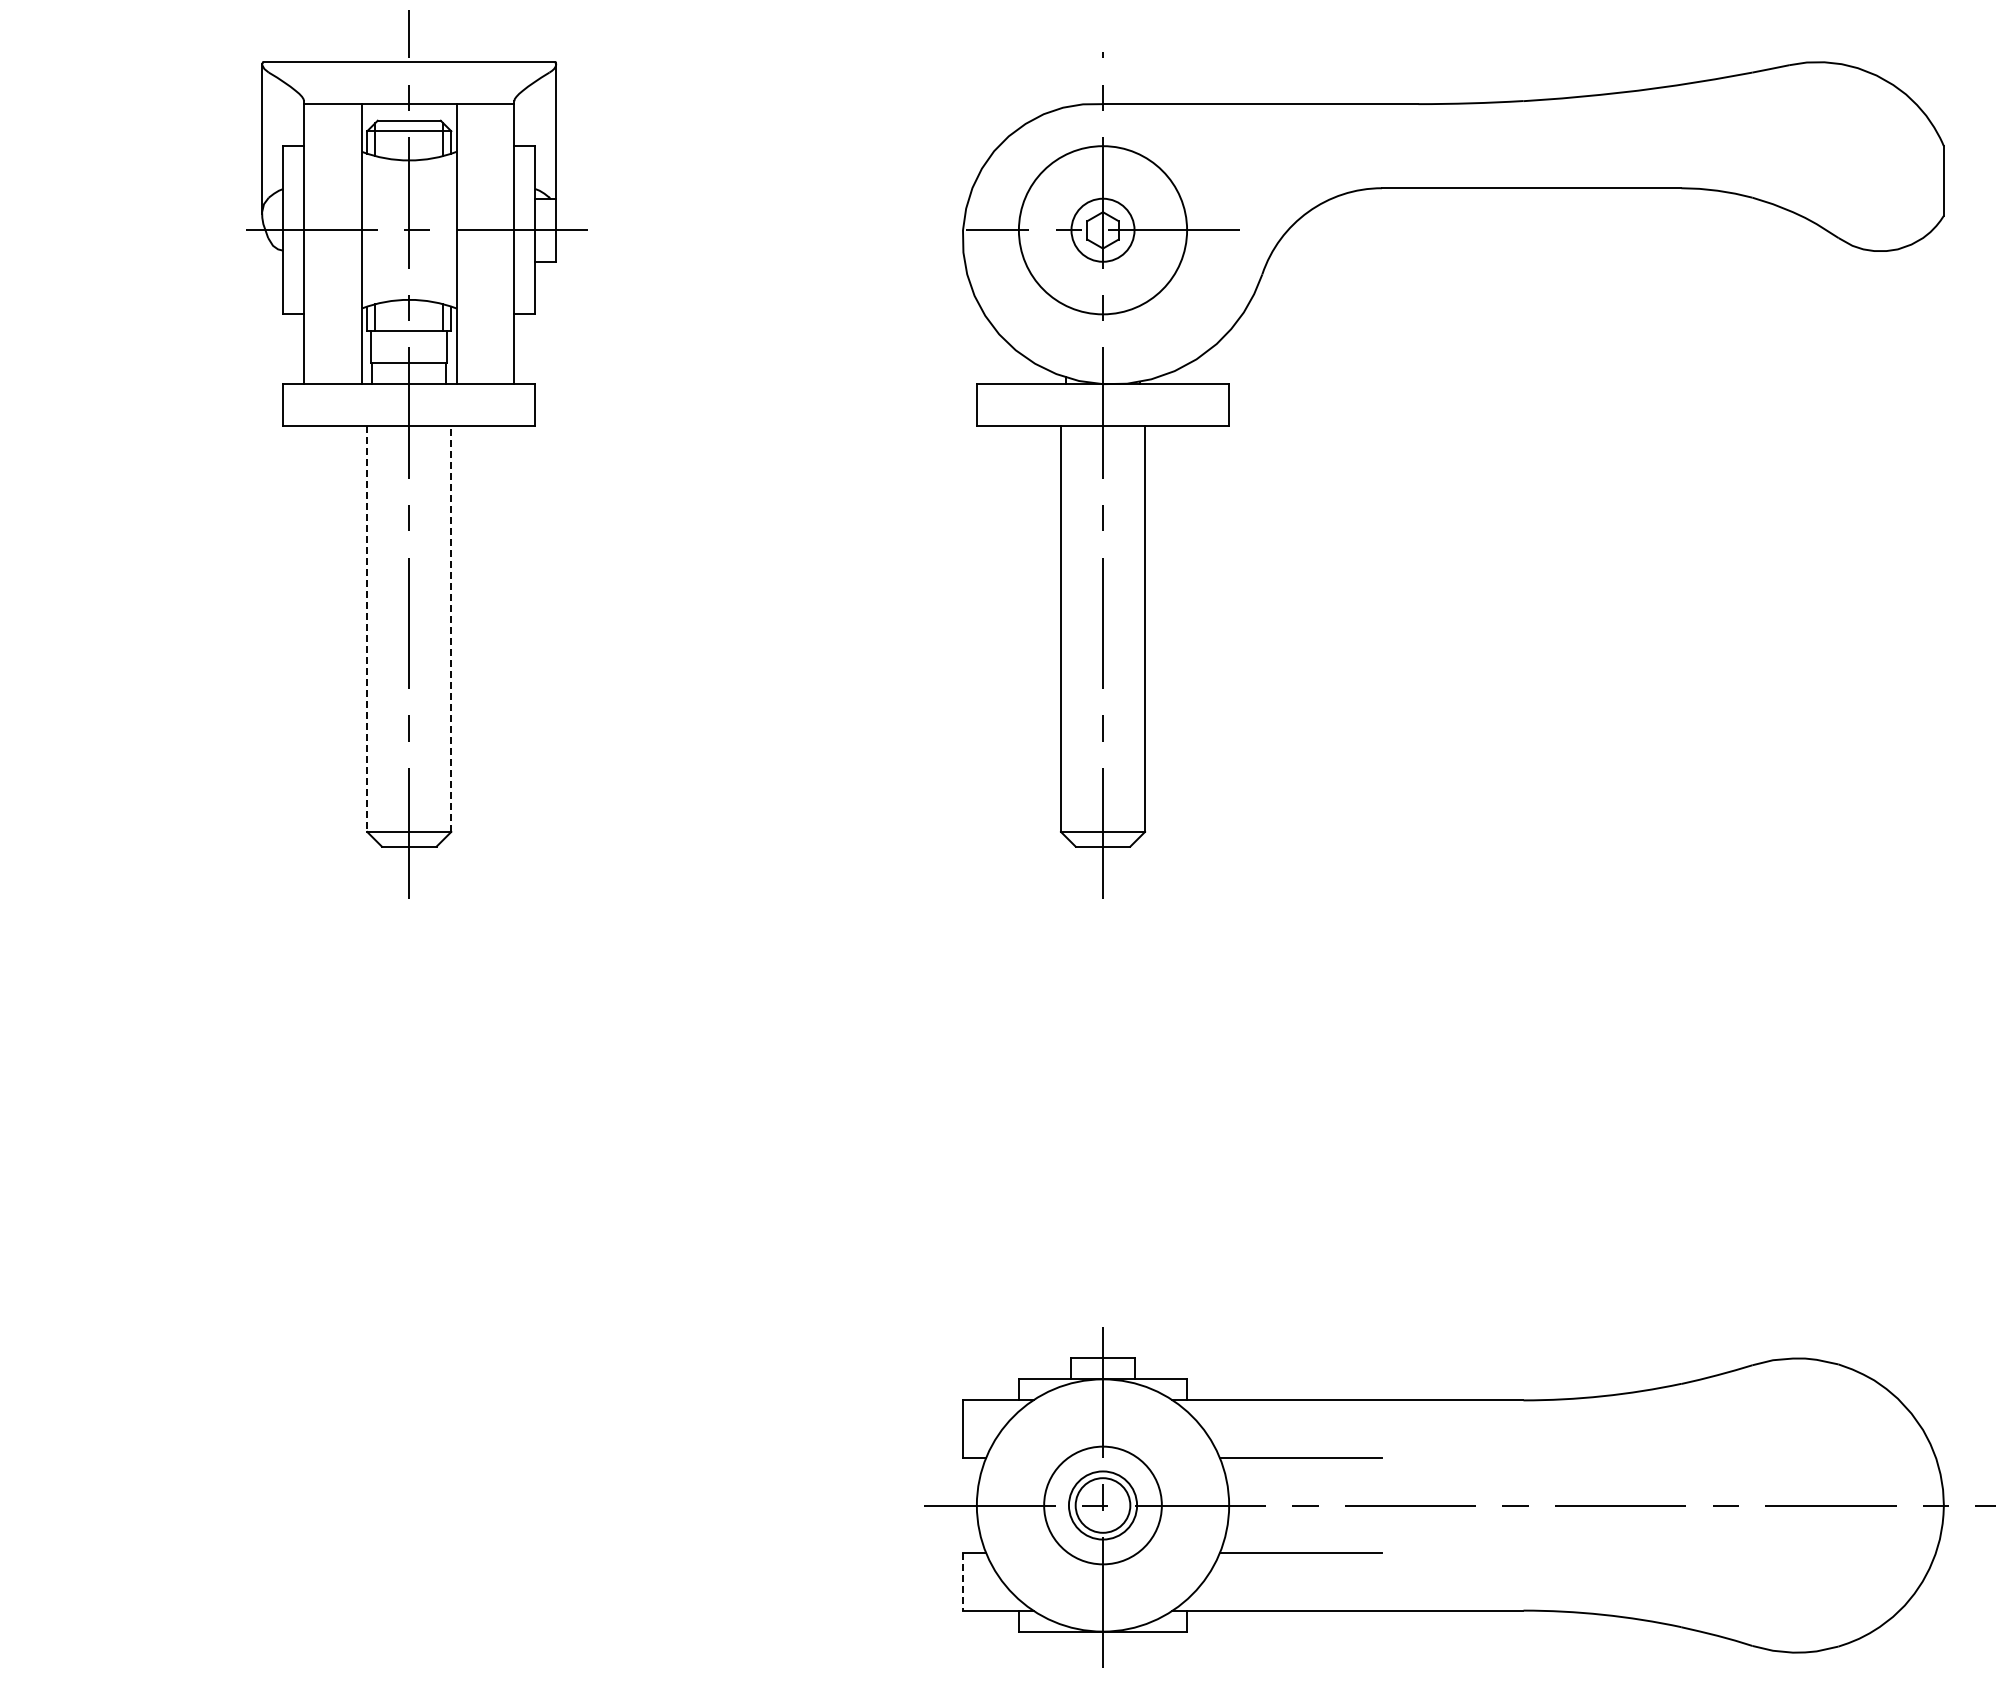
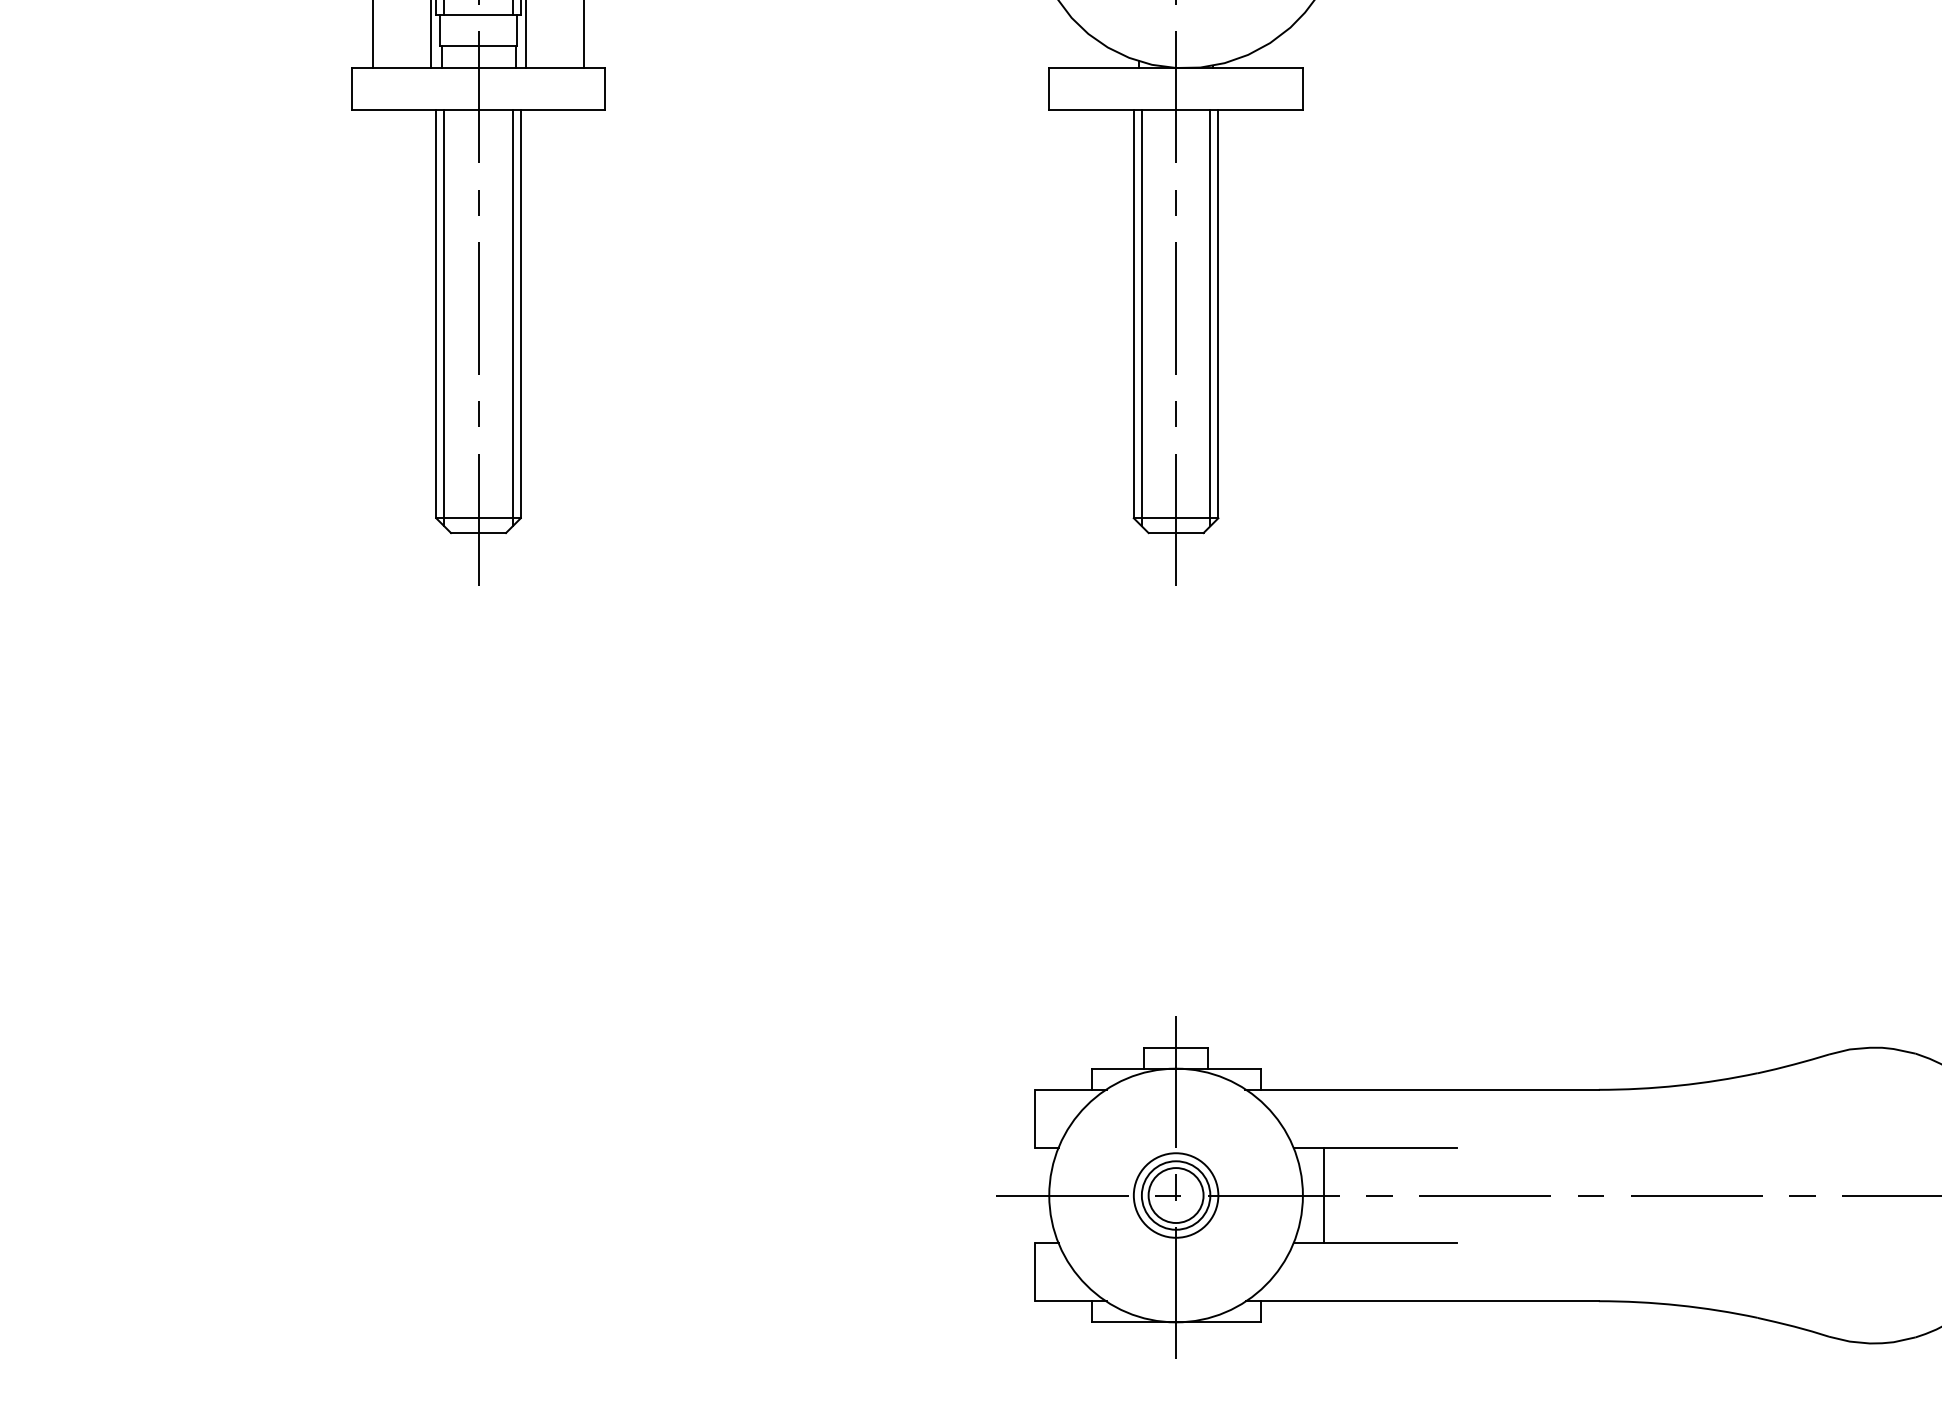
line: (367, 629) -> (436, 314), dashed -> solid
line: (451, 629) -> (520, 314), dashed -> solid
line: (375, 632) -> (444, 317), added
line: (443, 632) -> (512, 317), added
line: (1068, 632) -> (1141, 317), added
line: (1137, 632) -> (1210, 317), added
circle: (1102, 1505) -> (1175, 1195), size x0.71
line: (1250, 1505) -> (1324, 1195), added
line: (962, 1581) -> (1034, 1271), dashed -> solid

